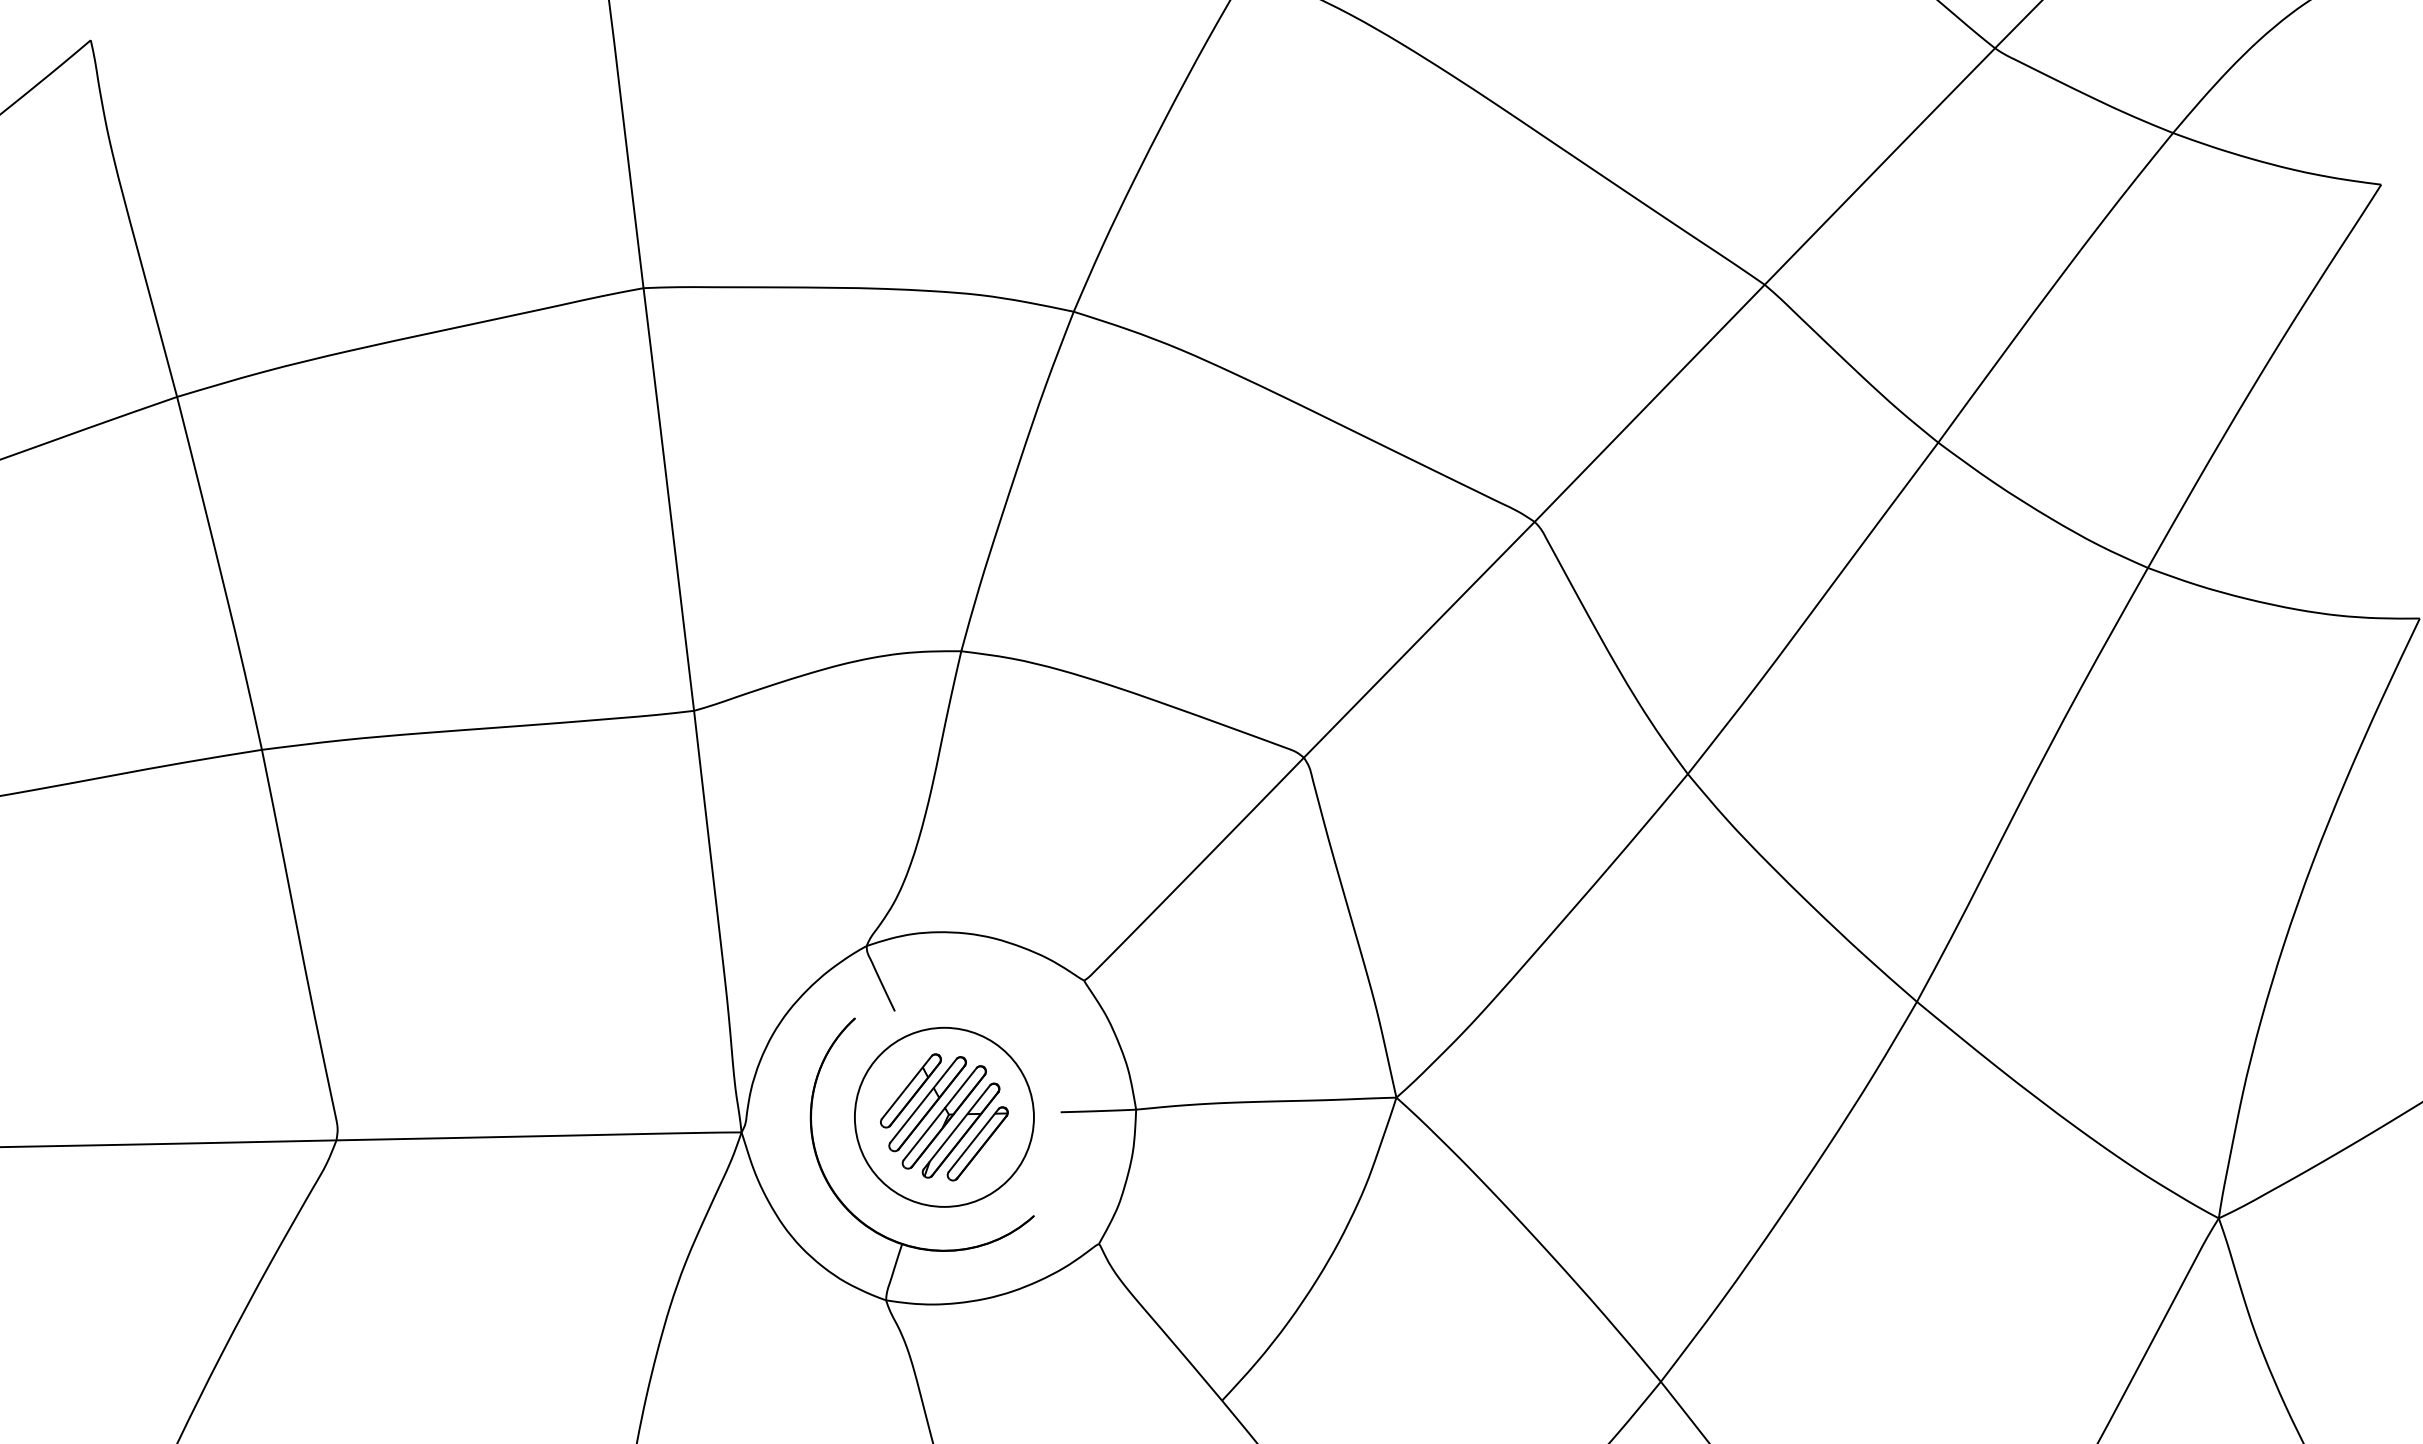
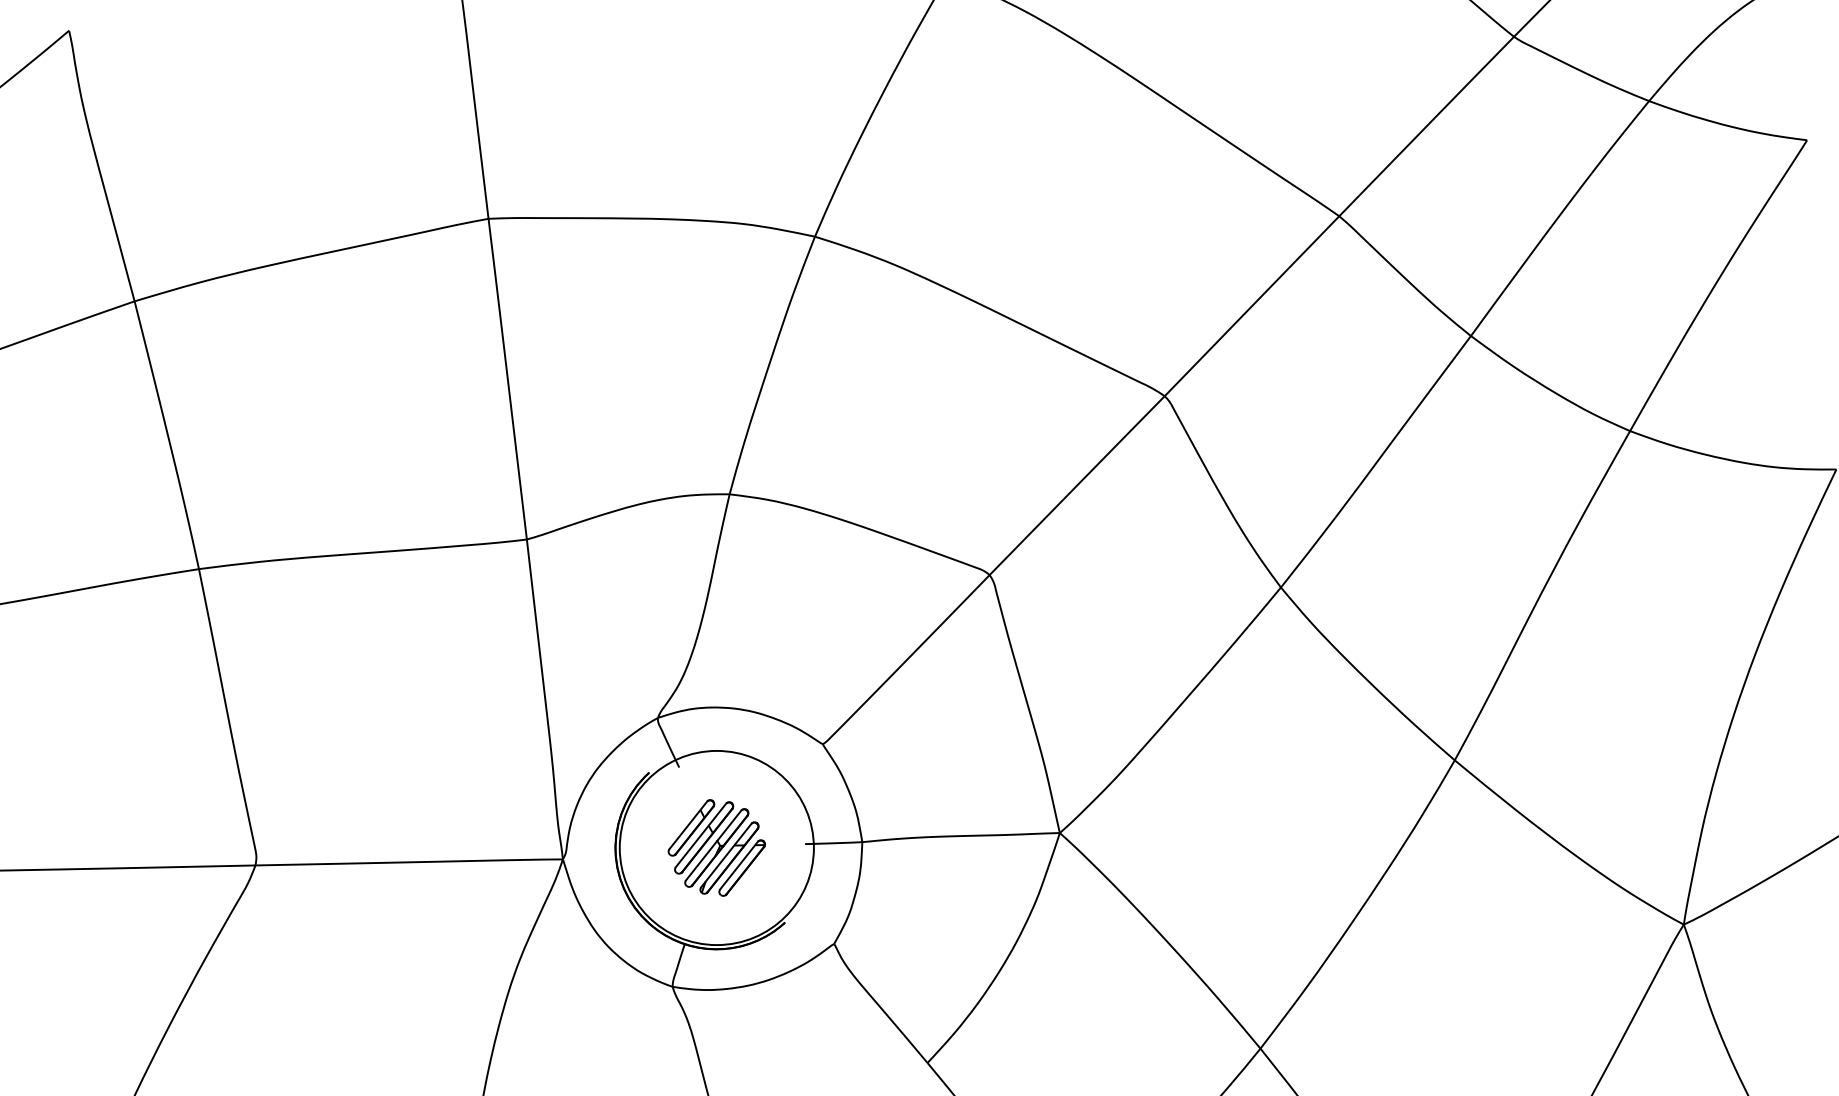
circle: (944, 1117) -> (716, 848), size x1.43

